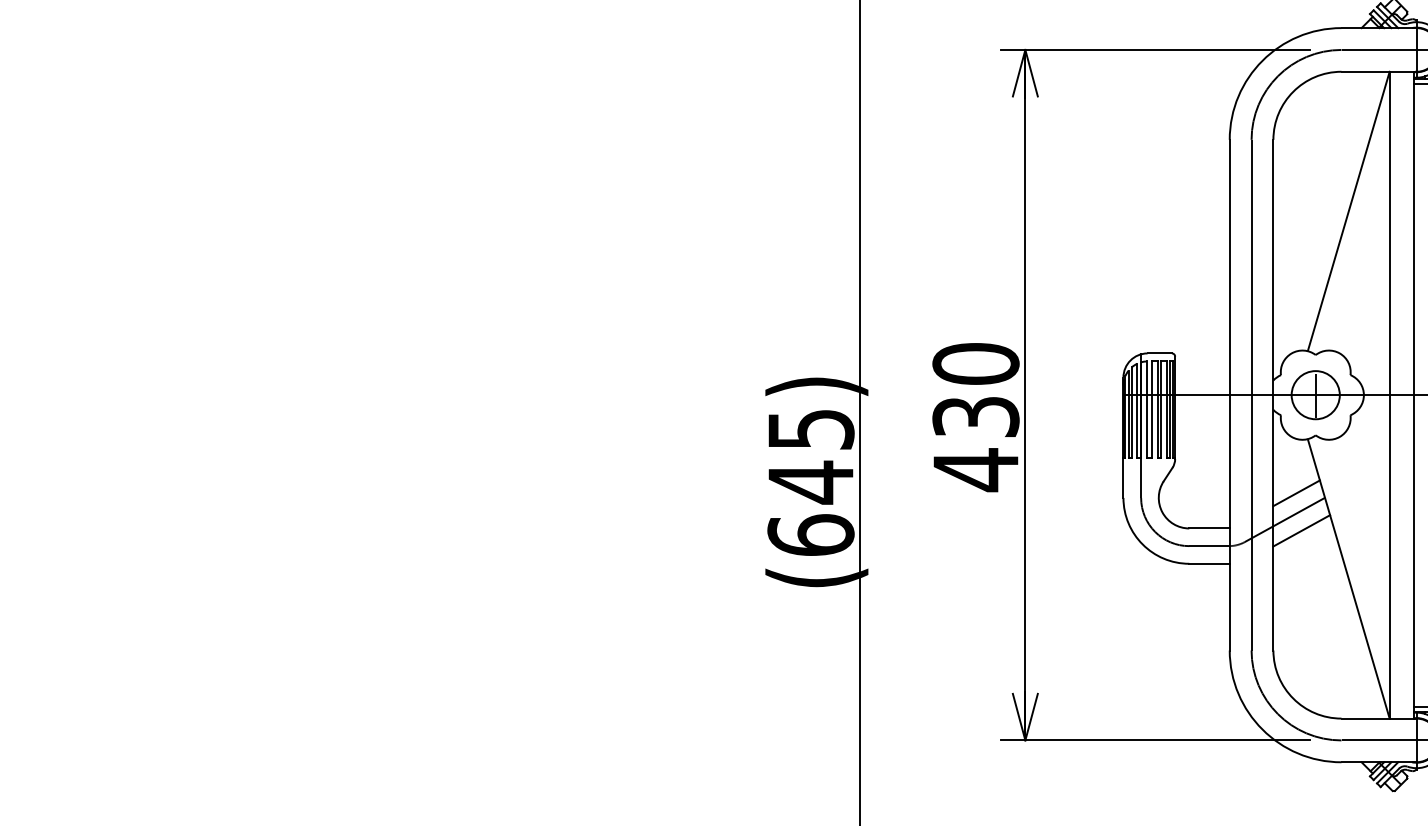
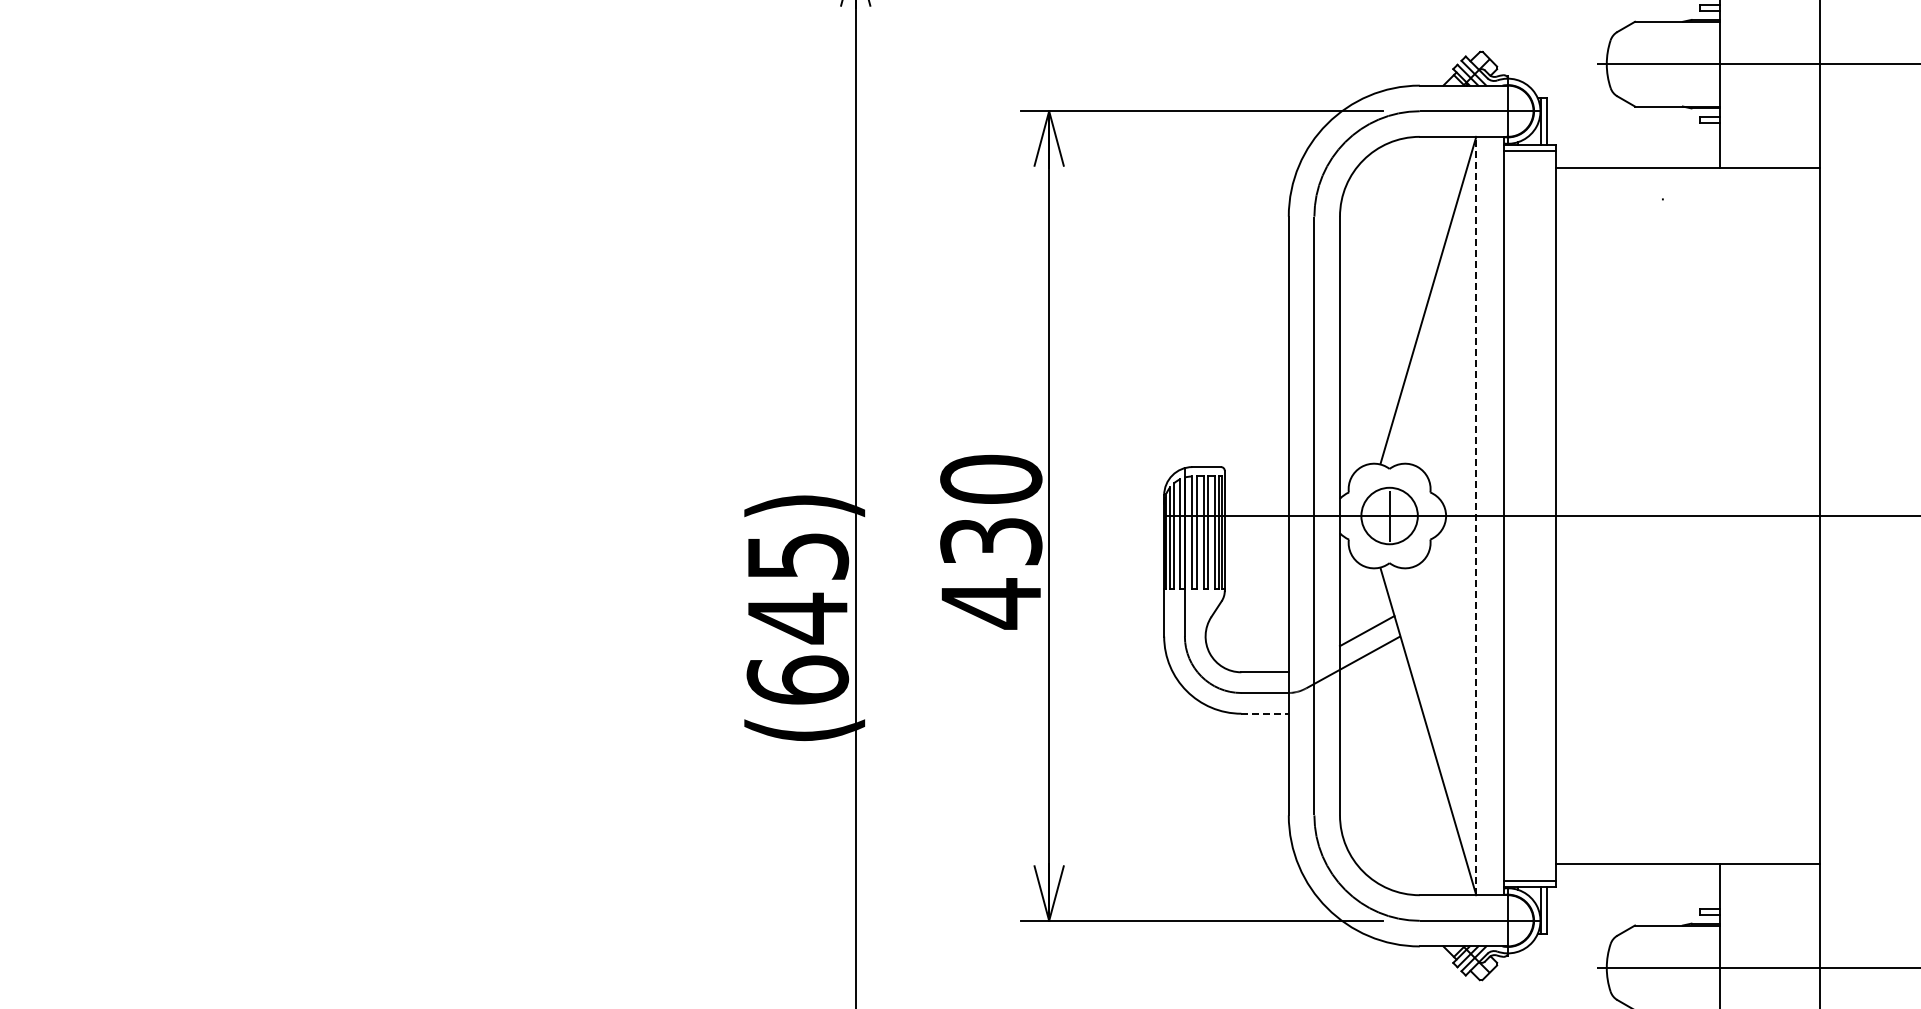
line: (1389, 394) -> (1476, 515), solid -> dashed
line: (1301, 530) -> (1373, 674), removed
line: (1209, 563) -> (1265, 713), solid -> dashed

